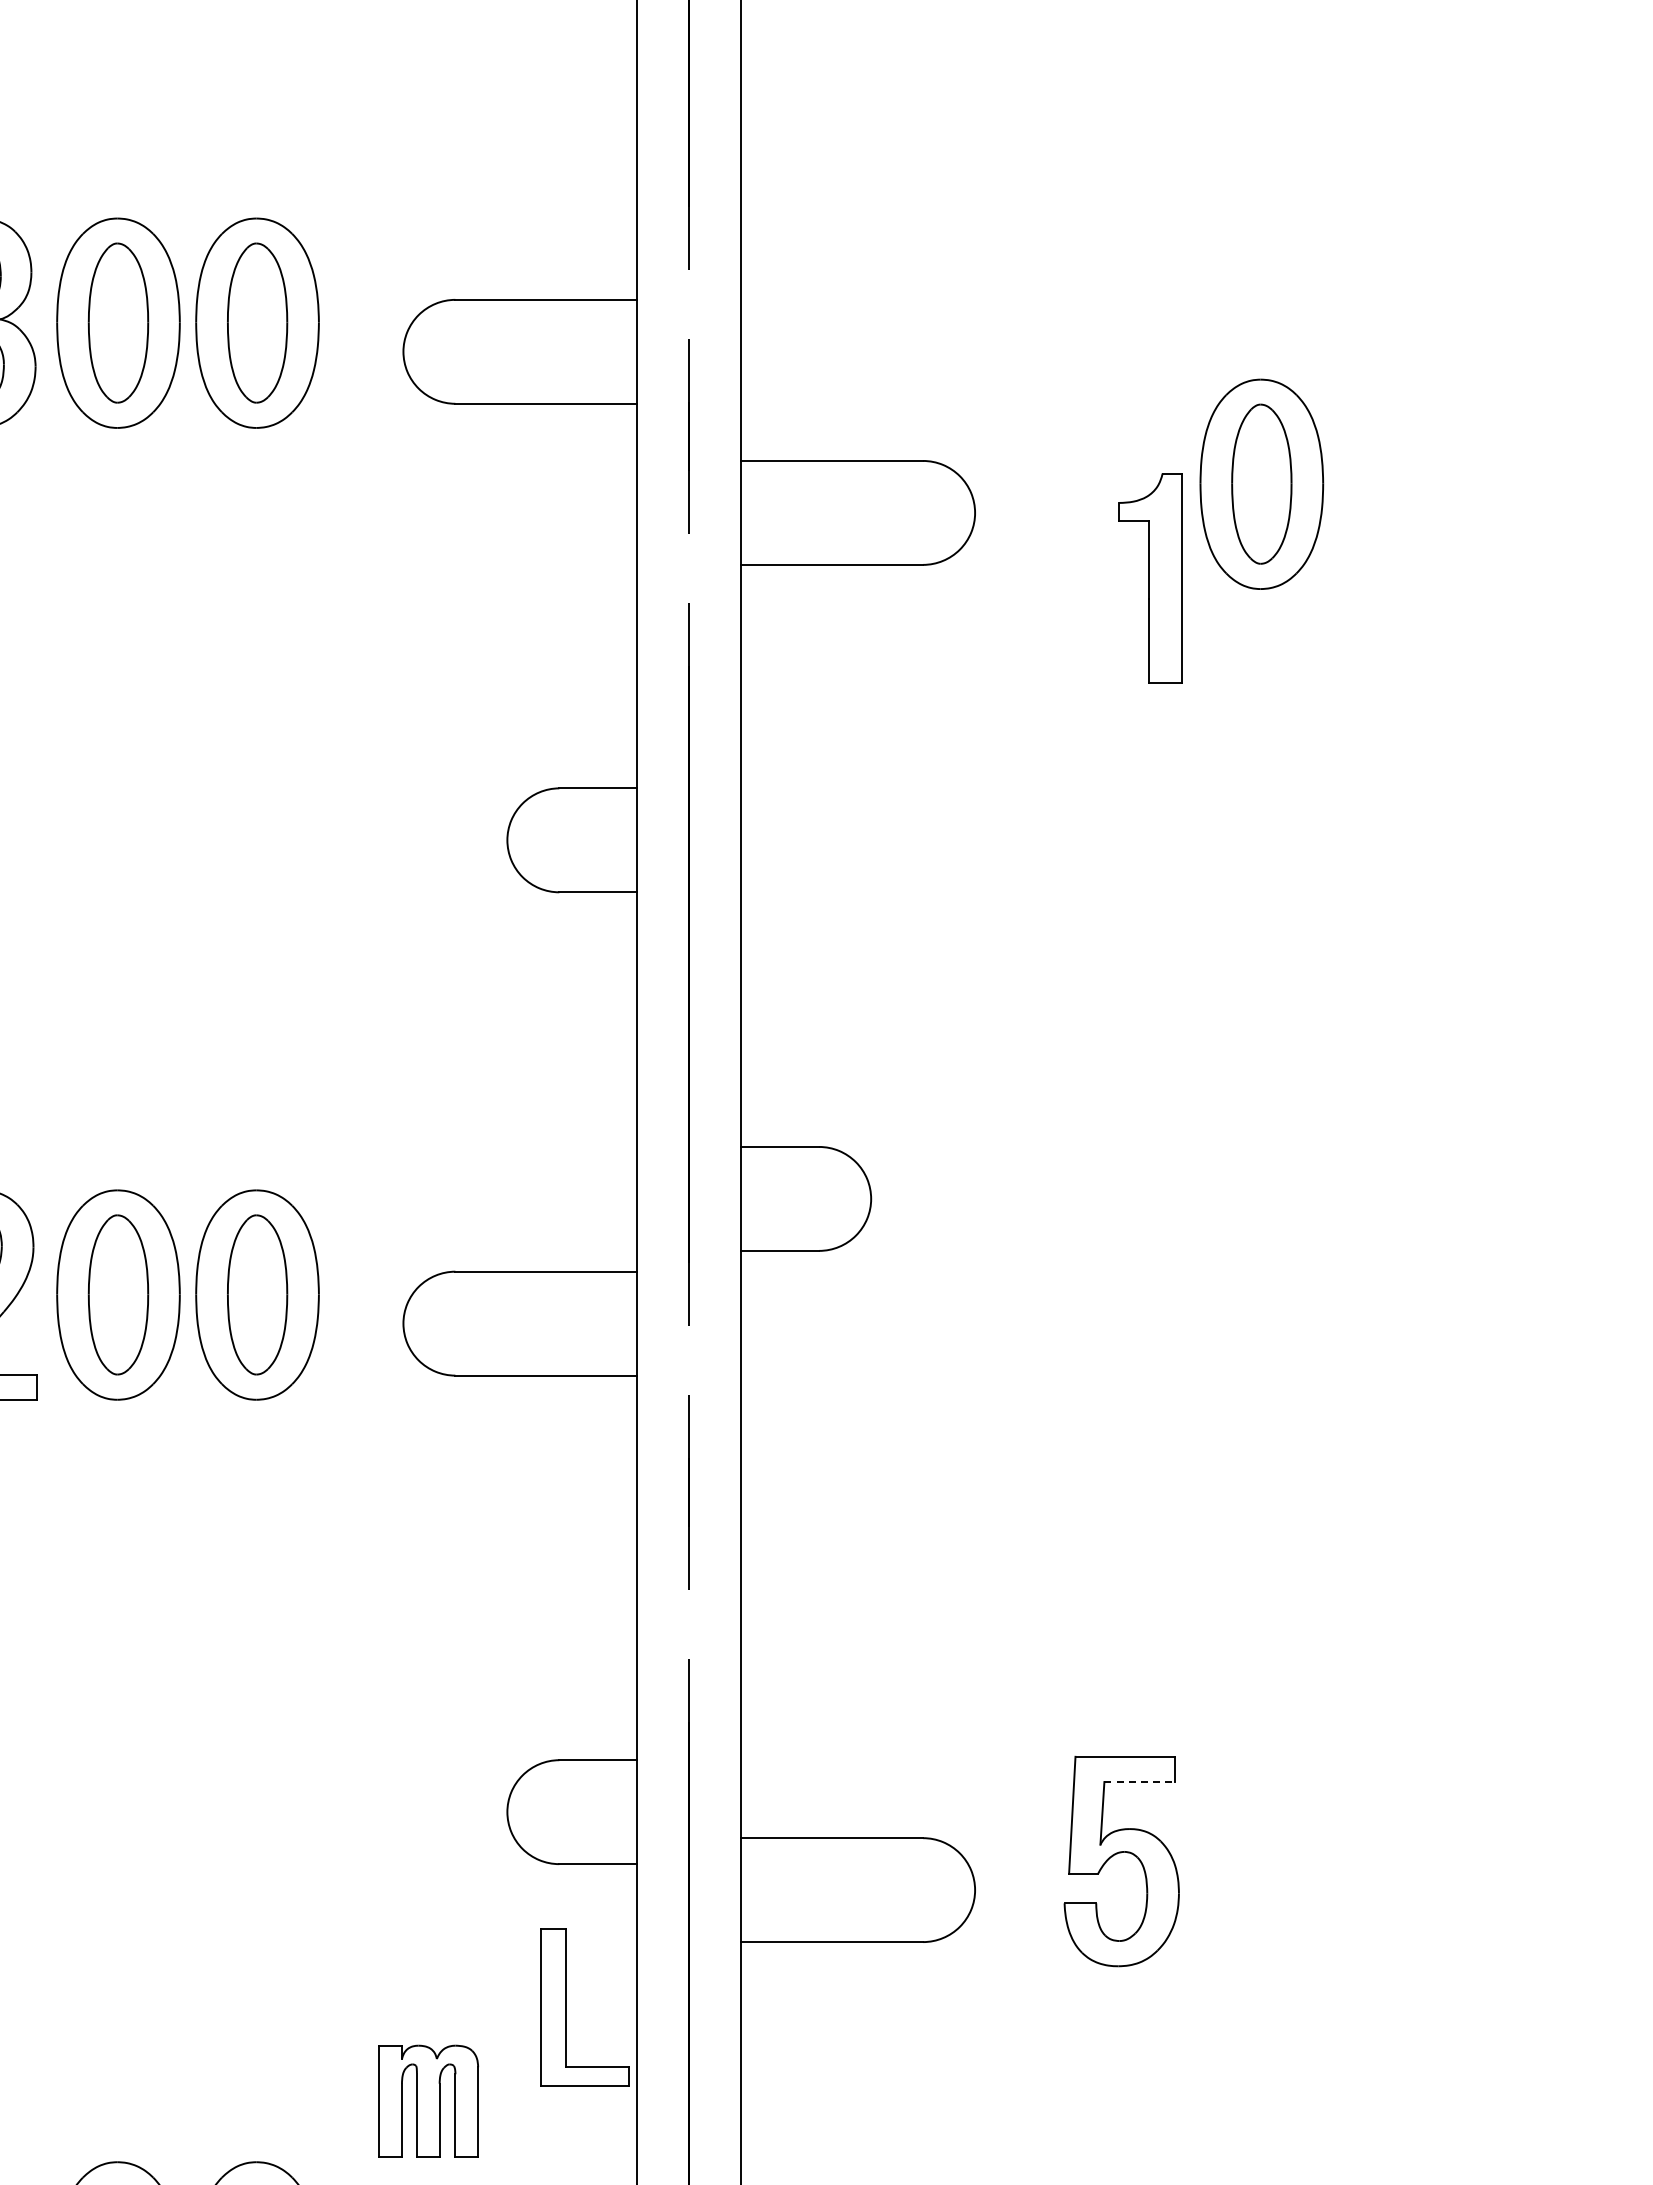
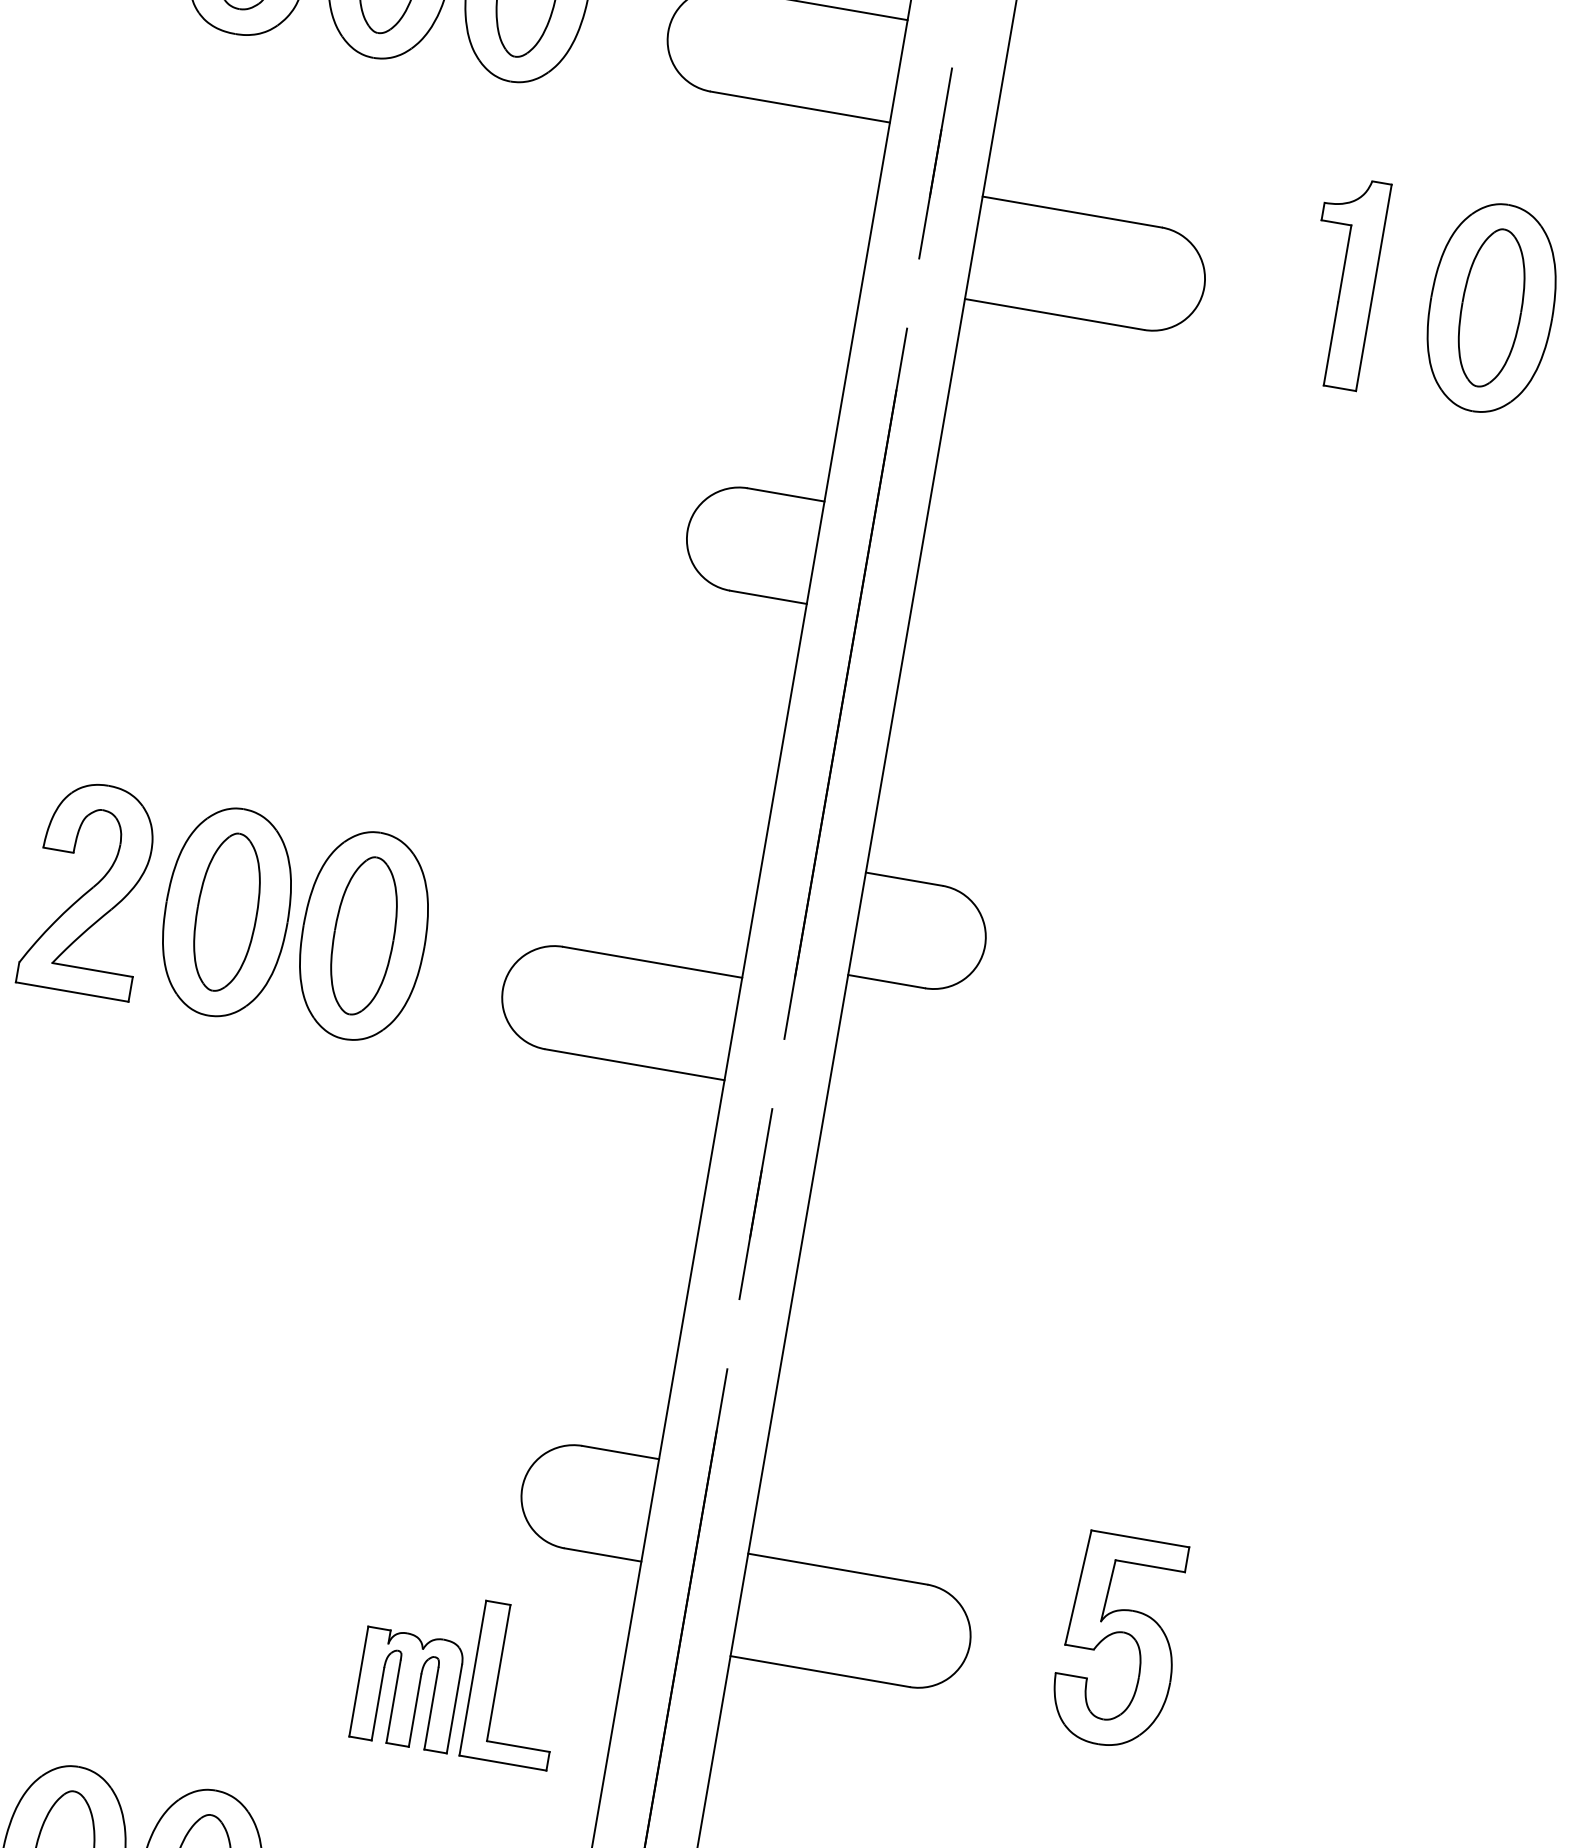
part: (1150, 578) -> (1342, 282), moved
line: (1140, 1782) -> (1151, 1566), dashed -> solid
part: (566, 2007) -> (497, 1682), moved
part: (428, 2100) -> (407, 1689), moved

